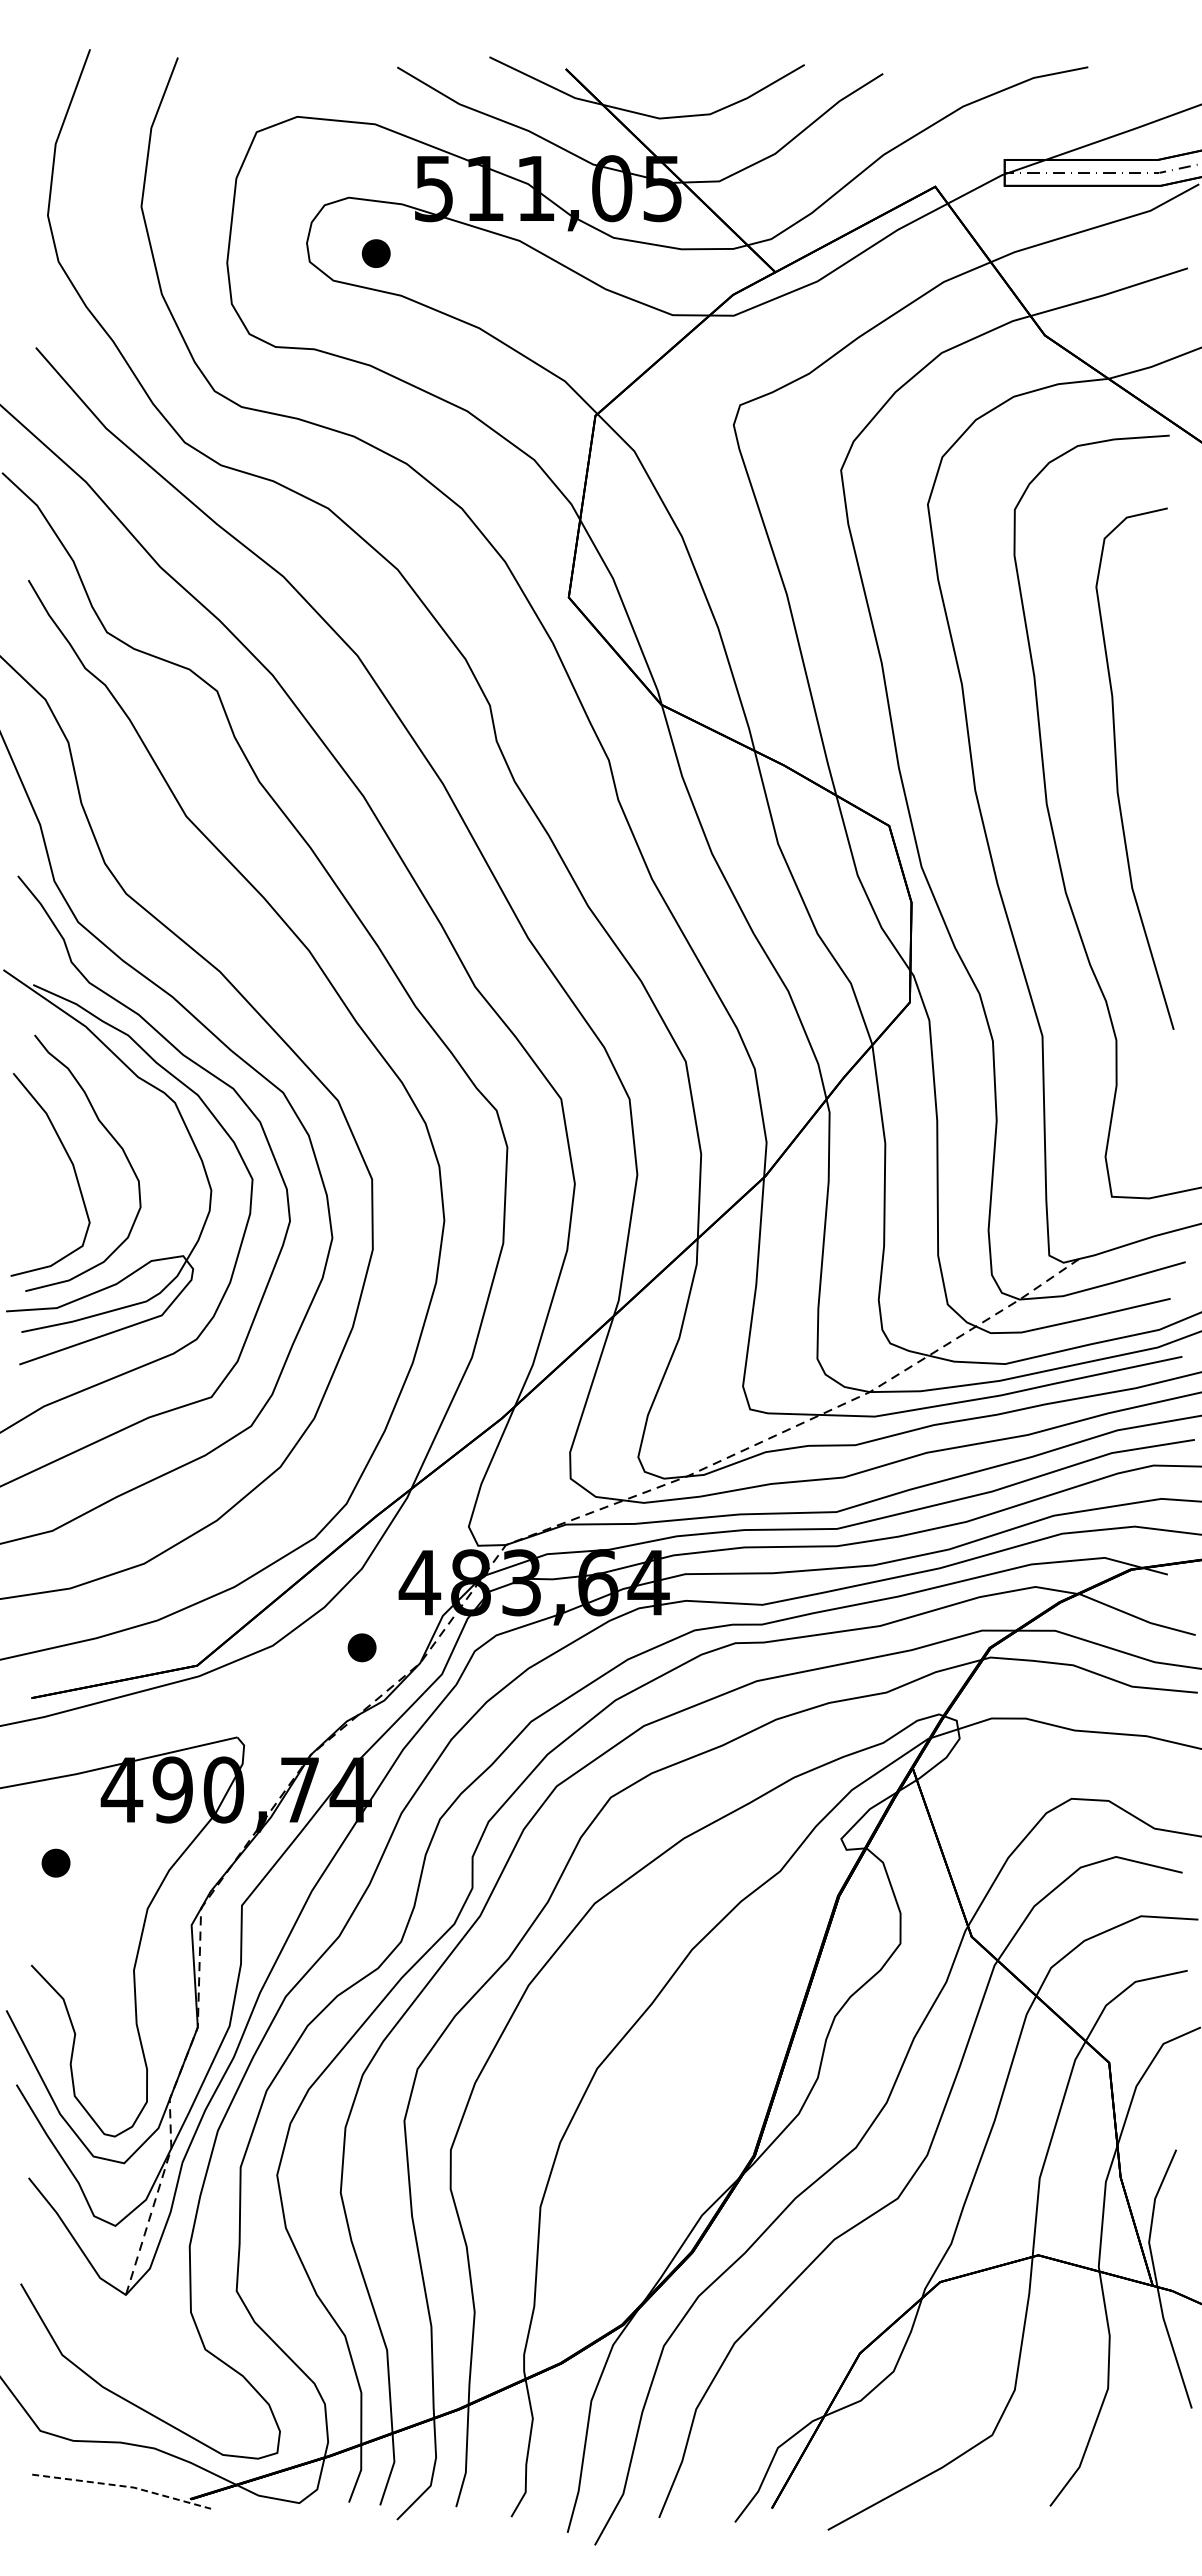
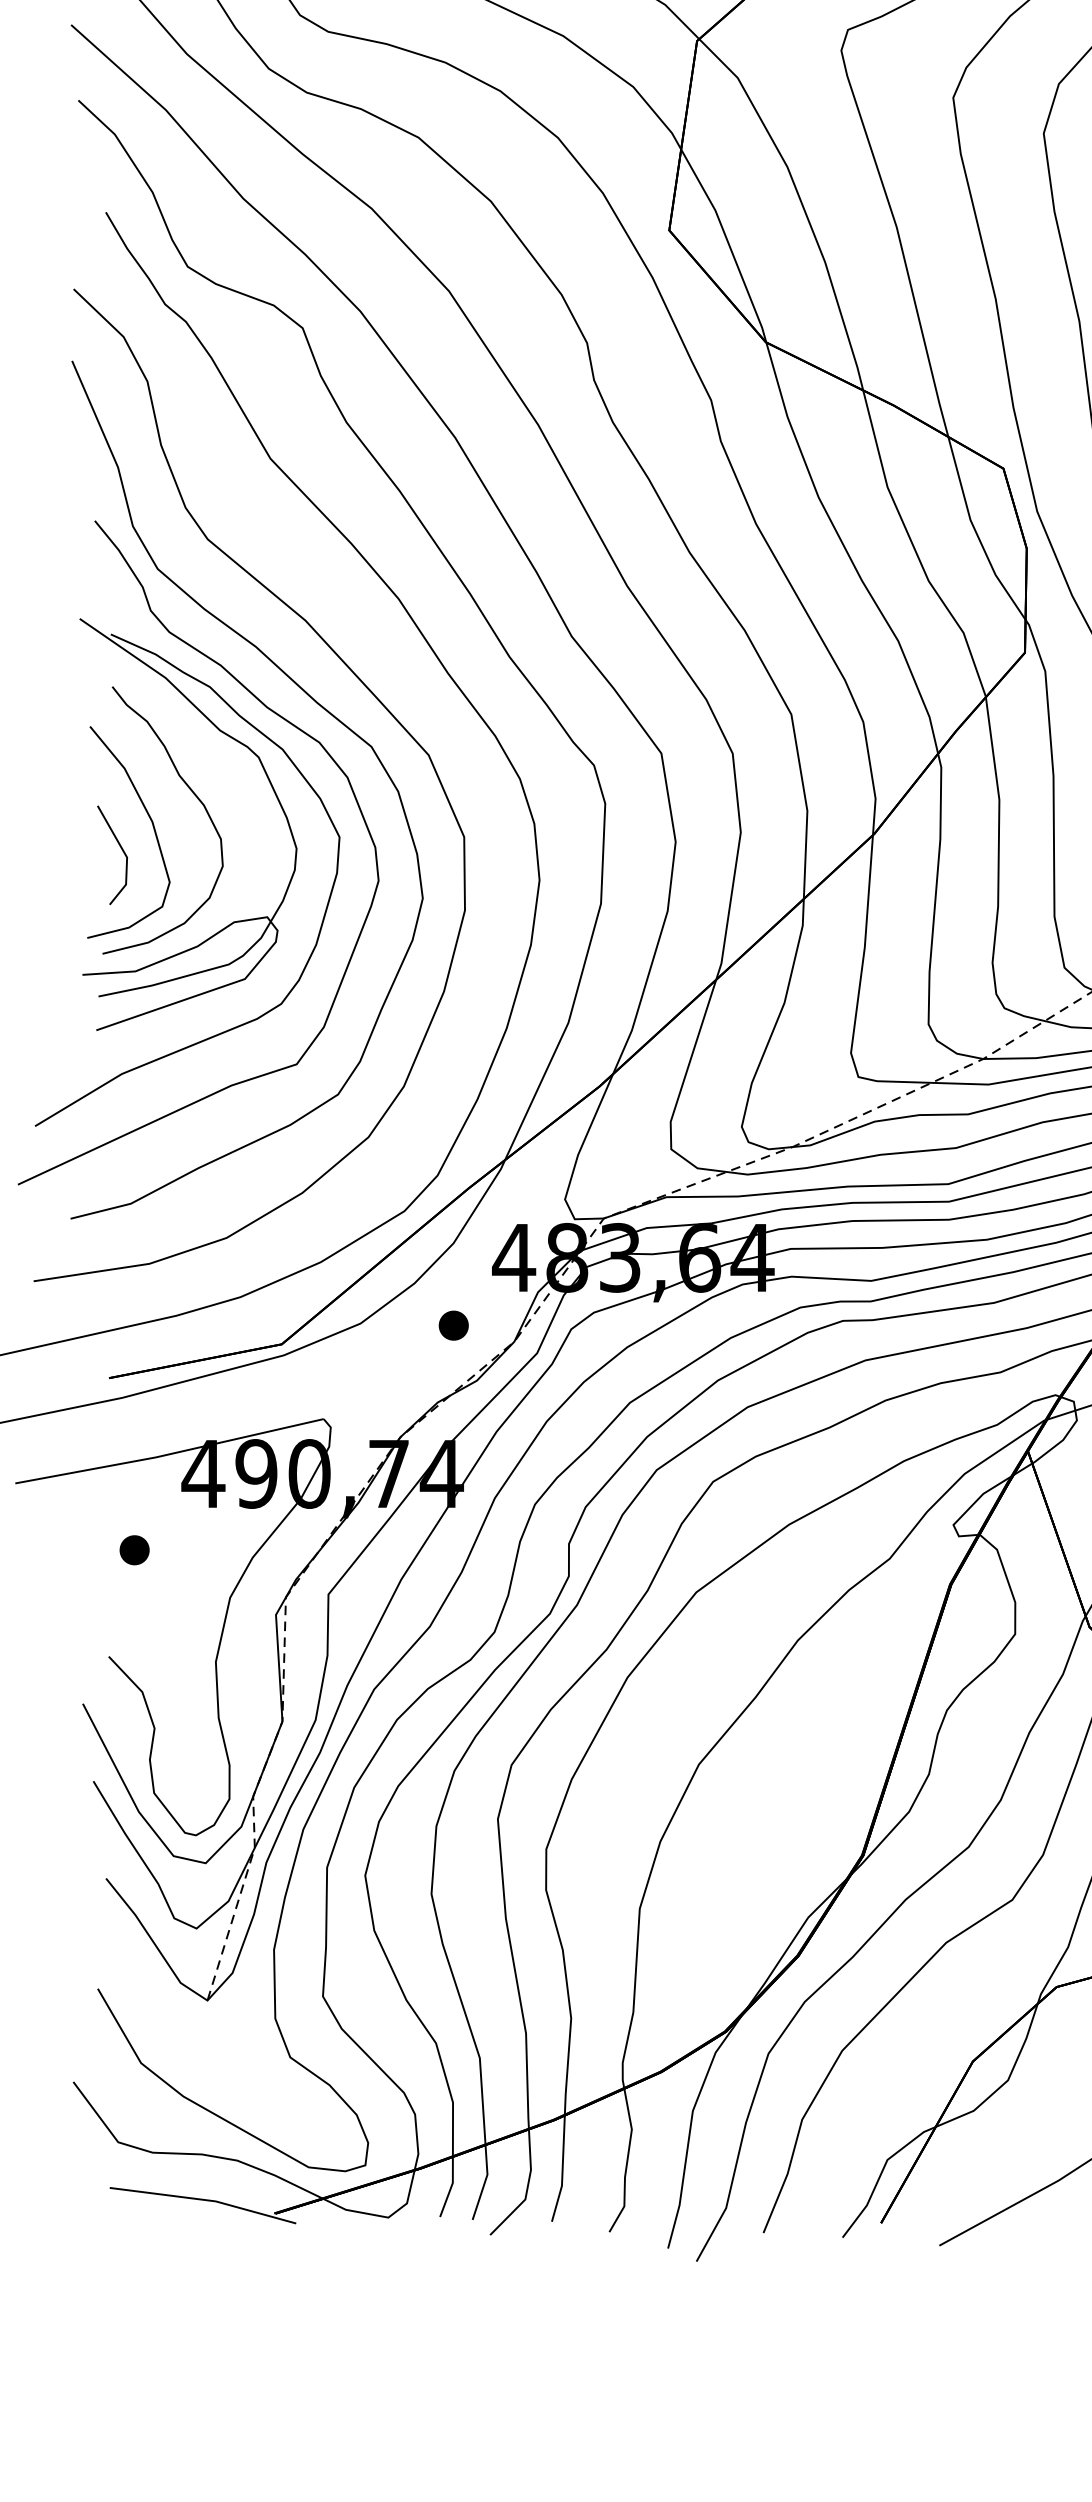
line: (43, 1191) -> (121, 849), added
line: (123, 2486) -> (204, 2200), dashed -> solid

